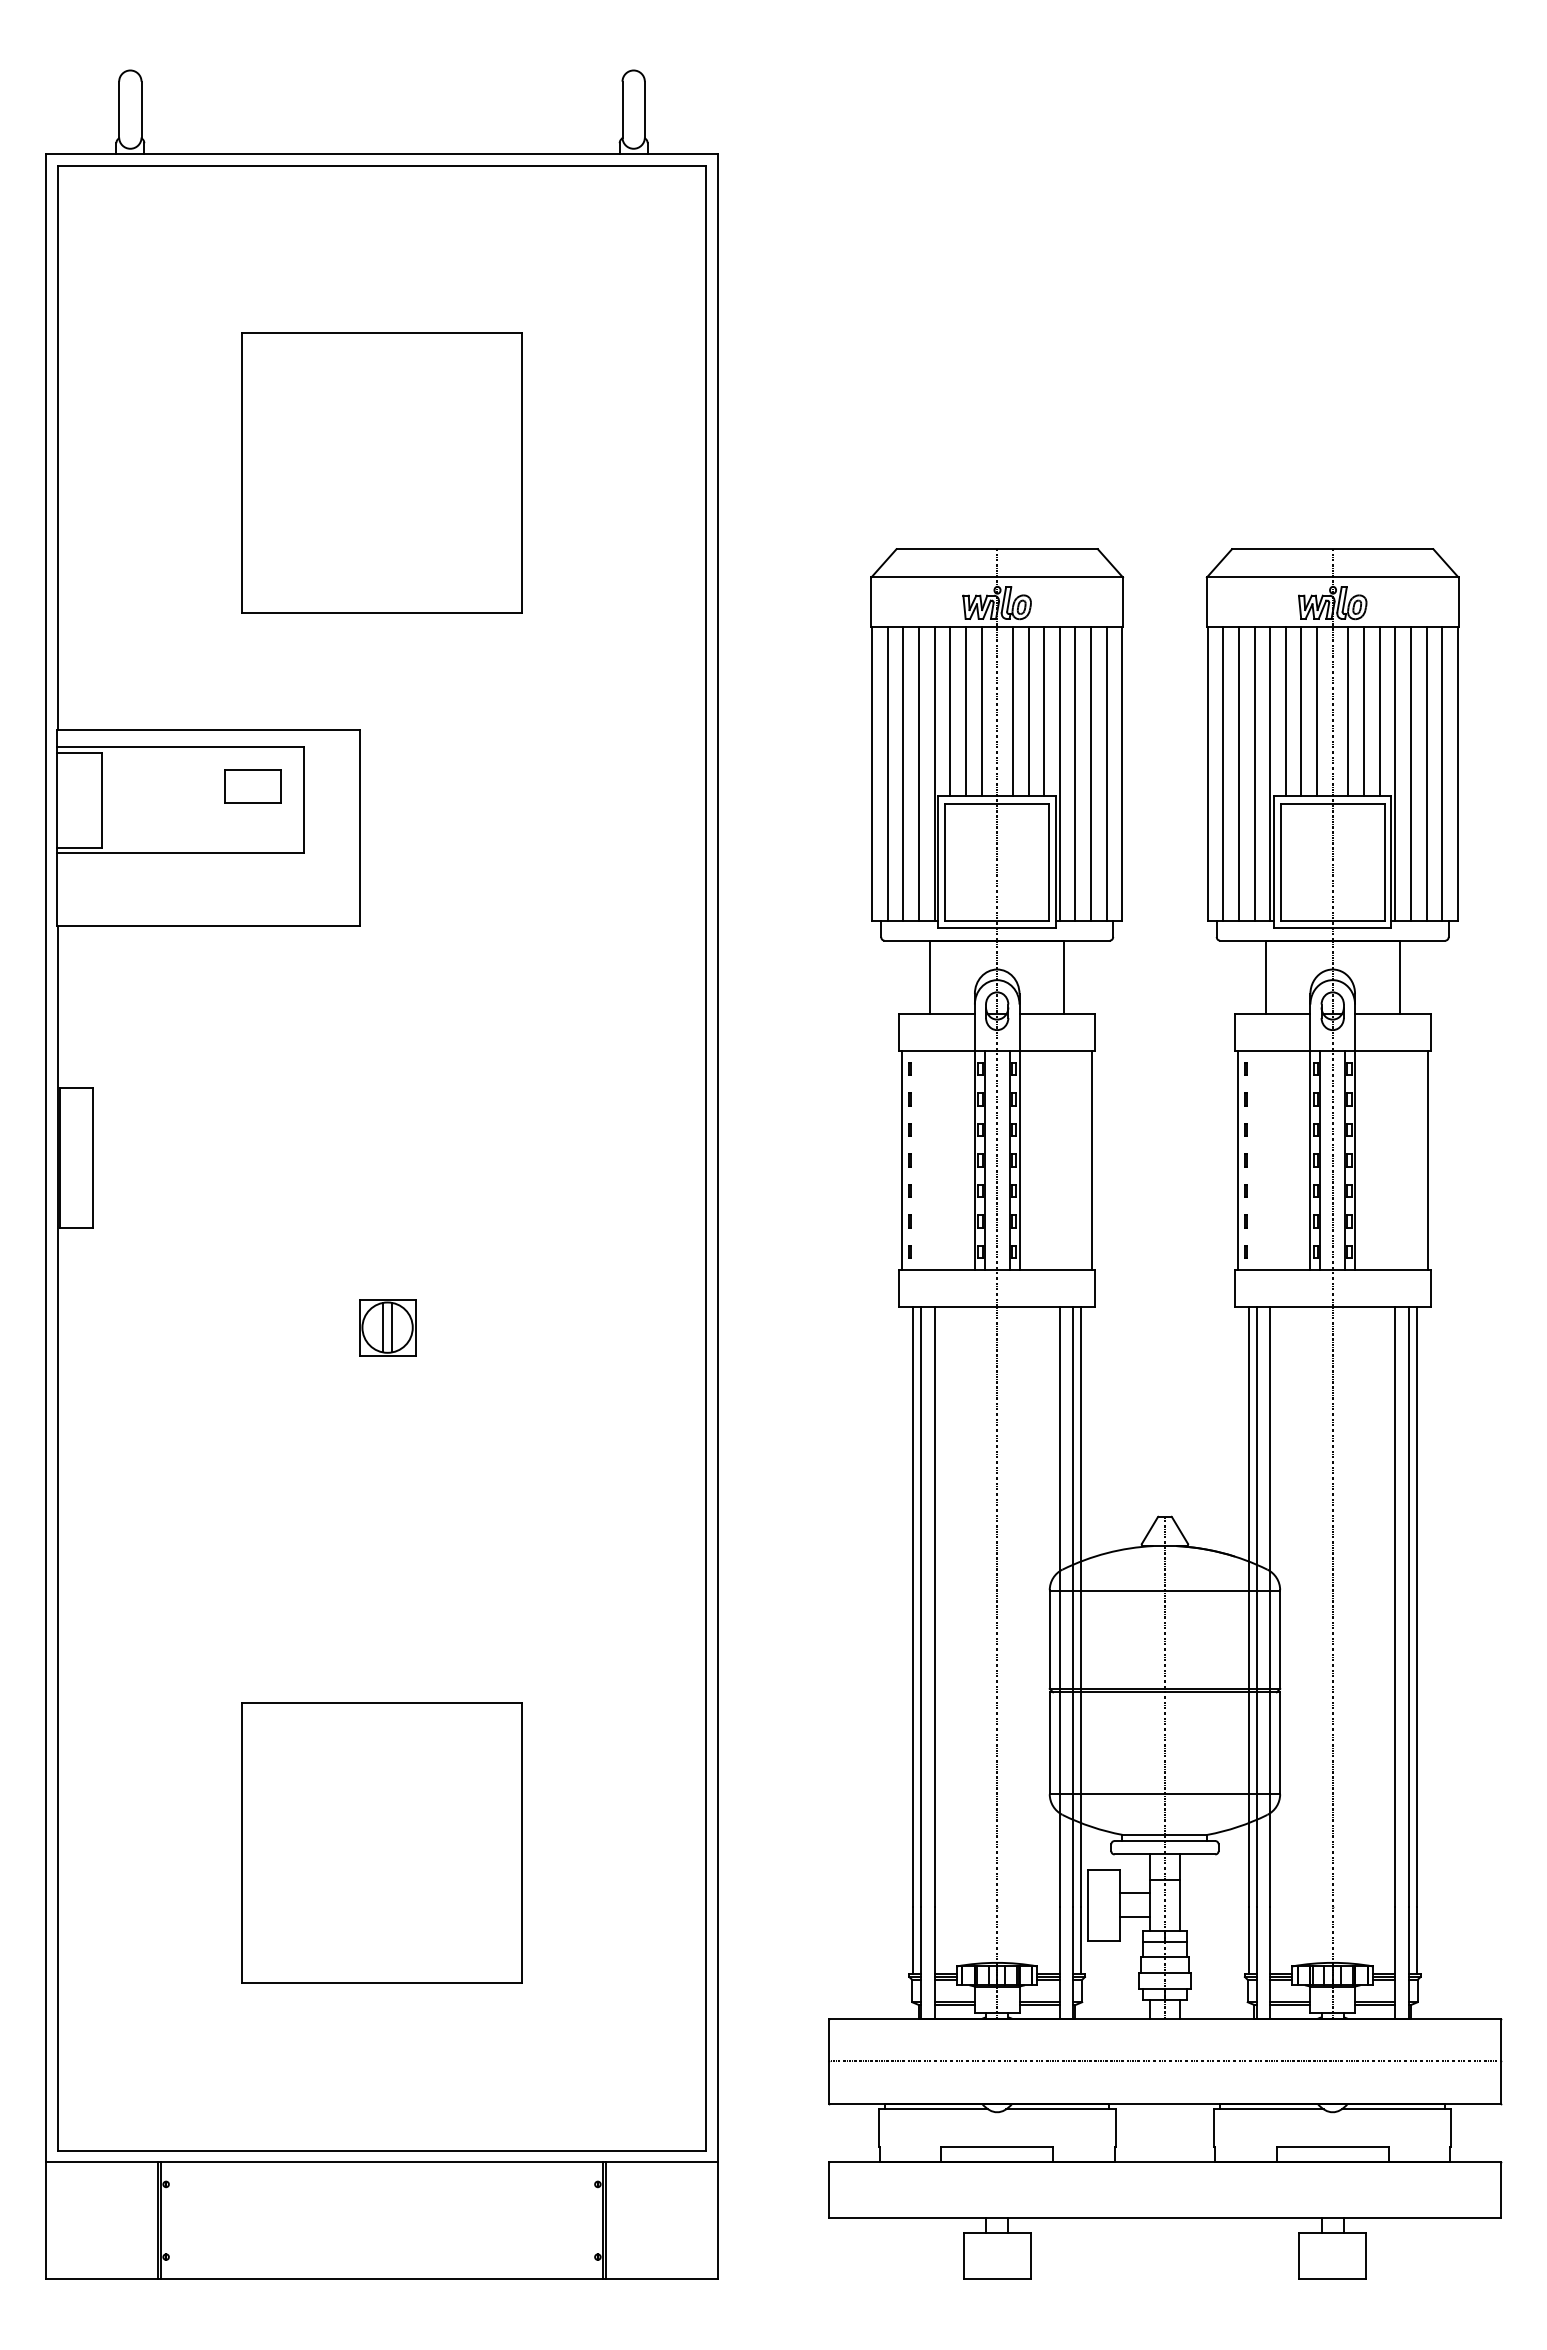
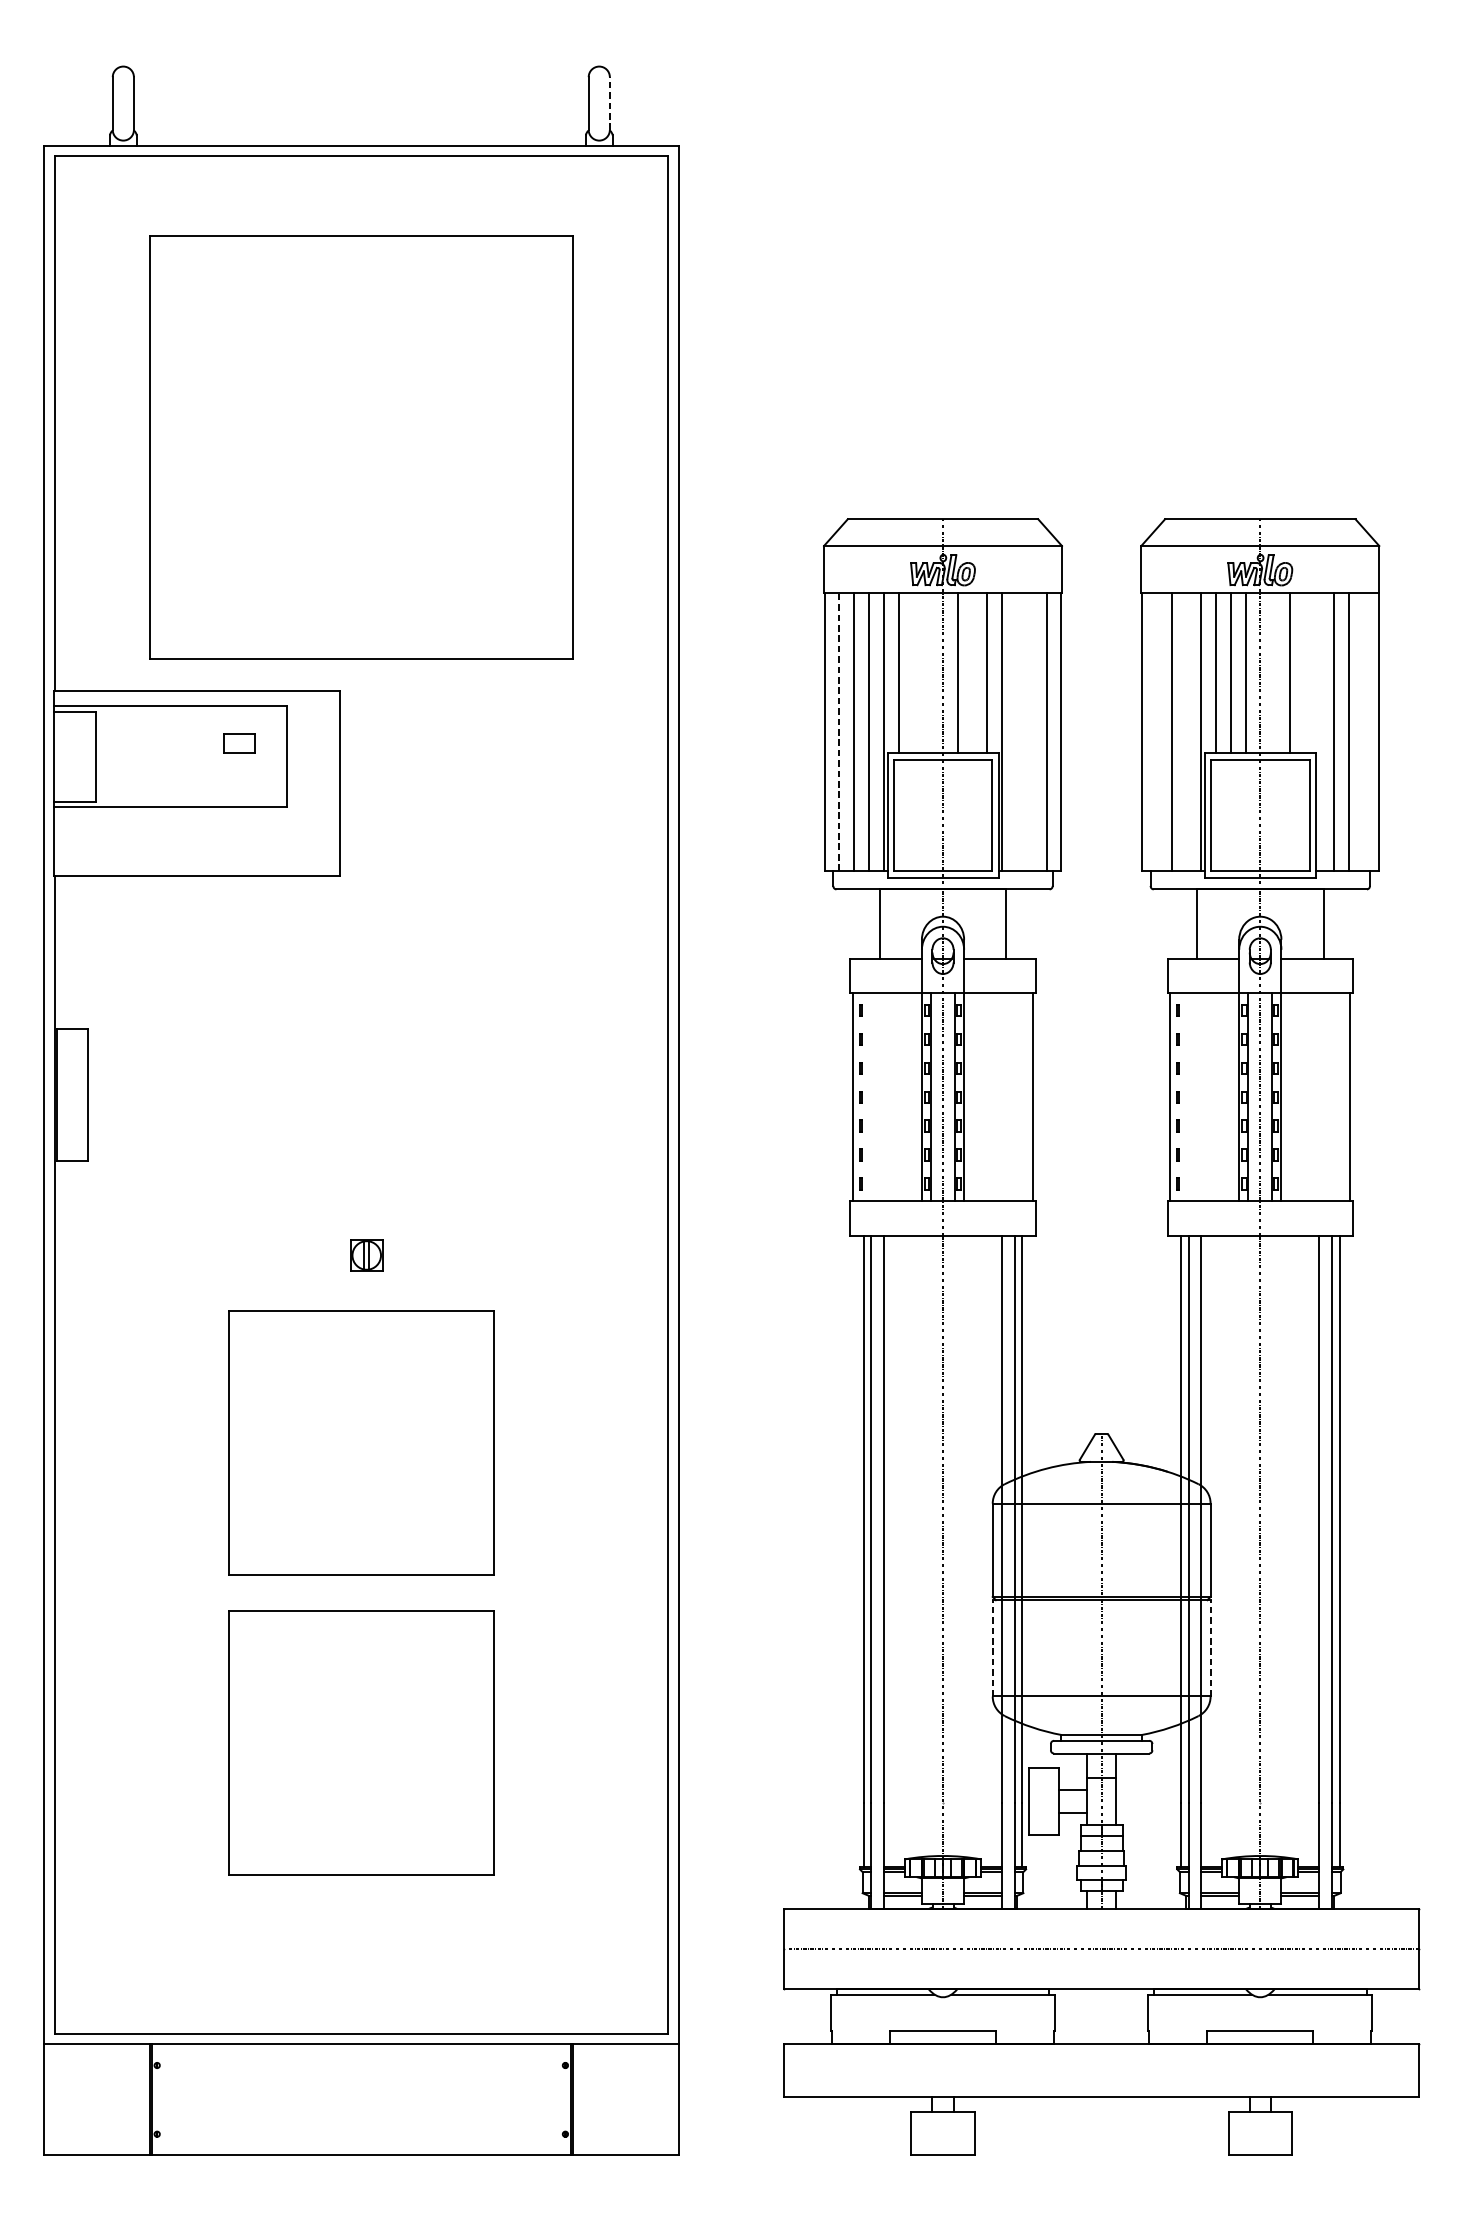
line: (644, 109) -> (609, 103), solid -> dashed
part: (381, 472) -> (360, 446), size x1.6
line: (965, 711) -> (913, 672), removed
line: (981, 711) -> (928, 672), removed
line: (1028, 711) -> (972, 672), removed
line: (1348, 711) -> (1275, 672), removed
line: (1379, 711) -> (1304, 672), removed
line: (887, 774) -> (839, 732), solid -> dashed
line: (1075, 774) -> (1017, 732), removed
line: (1091, 774) -> (1032, 732), removed
line: (1223, 774) -> (1157, 732), removed
line: (1254, 774) -> (1186, 732), removed
line: (1395, 774) -> (1319, 732), removed
line: (1442, 774) -> (1364, 732), removed
part: (252, 786) -> (238, 743), size x0.6
part: (387, 1327) -> (366, 1255), size x0.6
part: (381, 1525) -> (360, 1442), added
line: (1049, 1742) -> (992, 1647), solid -> dashed
line: (1280, 1742) -> (1210, 1647), solid -> dashed

